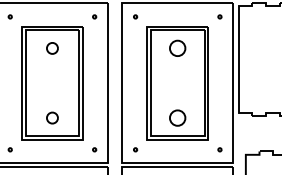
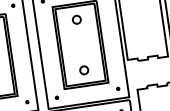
circle: (177, 48) -> (76, 19), size x0.71
circle: (177, 117) -> (83, 69), size x0.71

